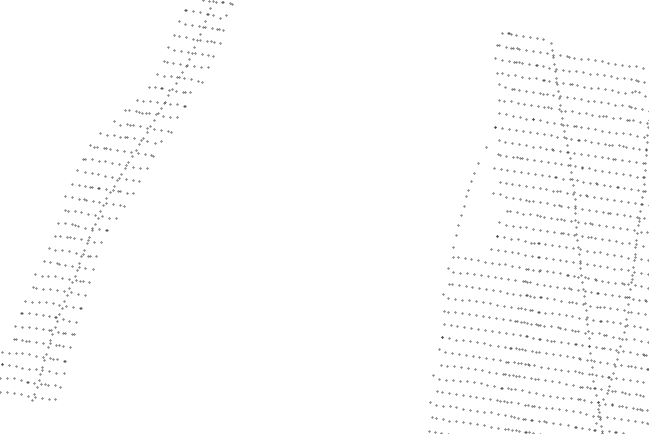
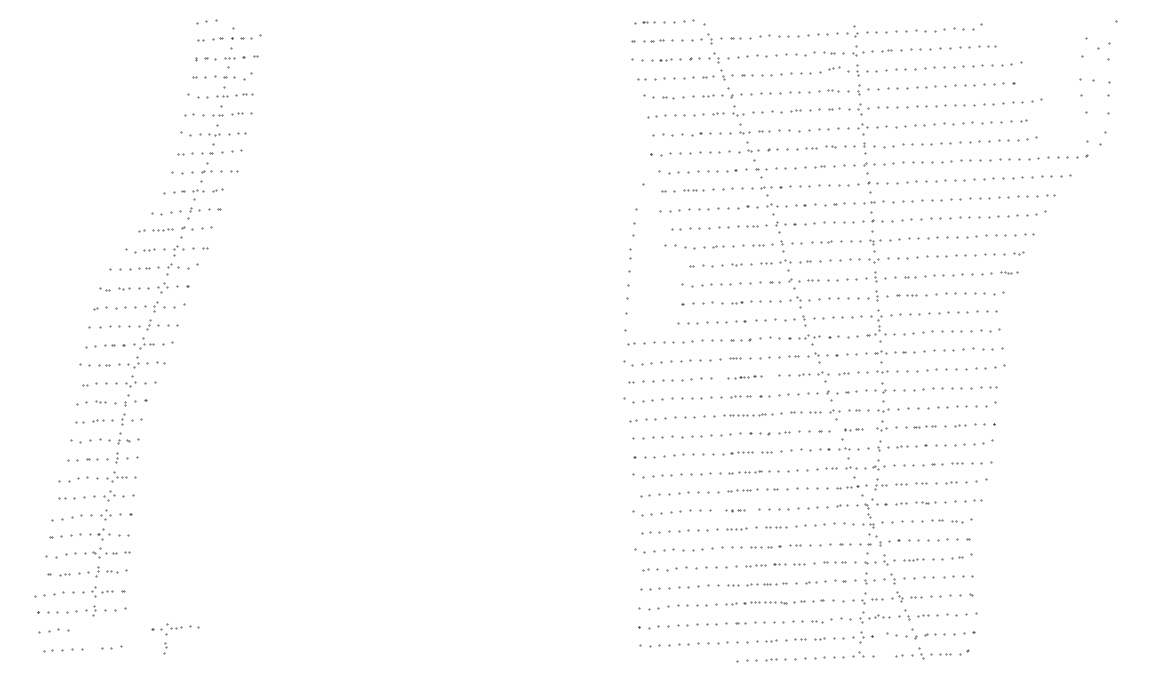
part: (530, 295) -> (744, 376), size x0.7
part: (599, 347) -> (853, 429), size x0.6
part: (37, 387) -> (167, 634), moved
part: (504, 388) -> (734, 510), size x0.6

